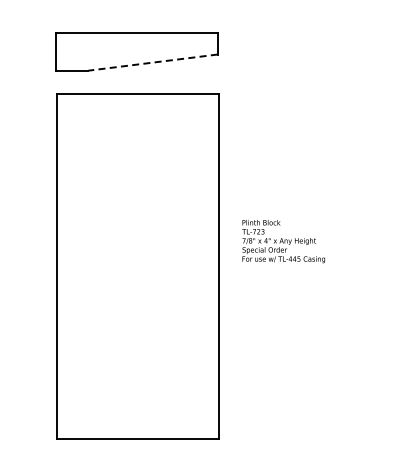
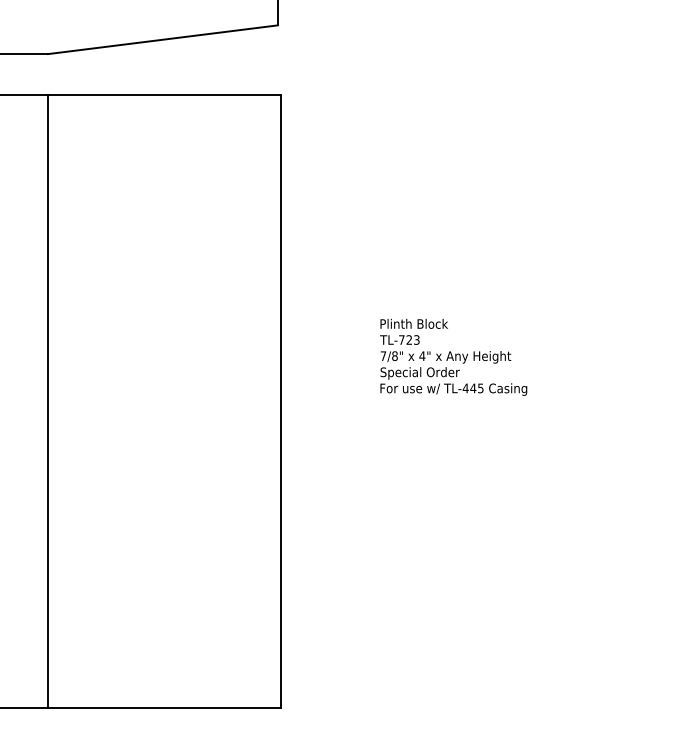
line: (152, 62) -> (162, 39), dashed -> solid
text: (283, 241) -> (453, 357), moved
line: (88, 266) -> (48, 401), added

